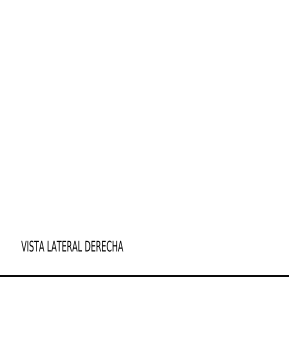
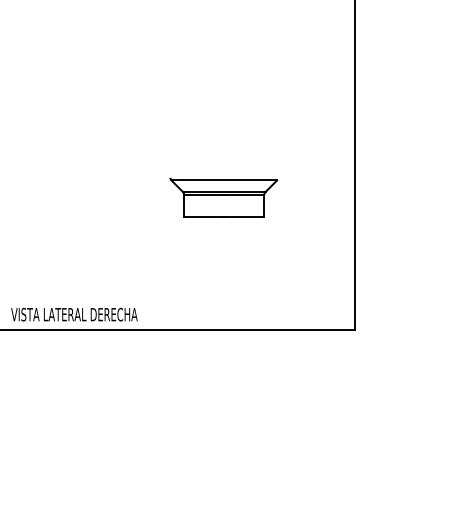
part: (185, 168) -> (223, 197), added
text: (72, 245) -> (74, 314), moved

